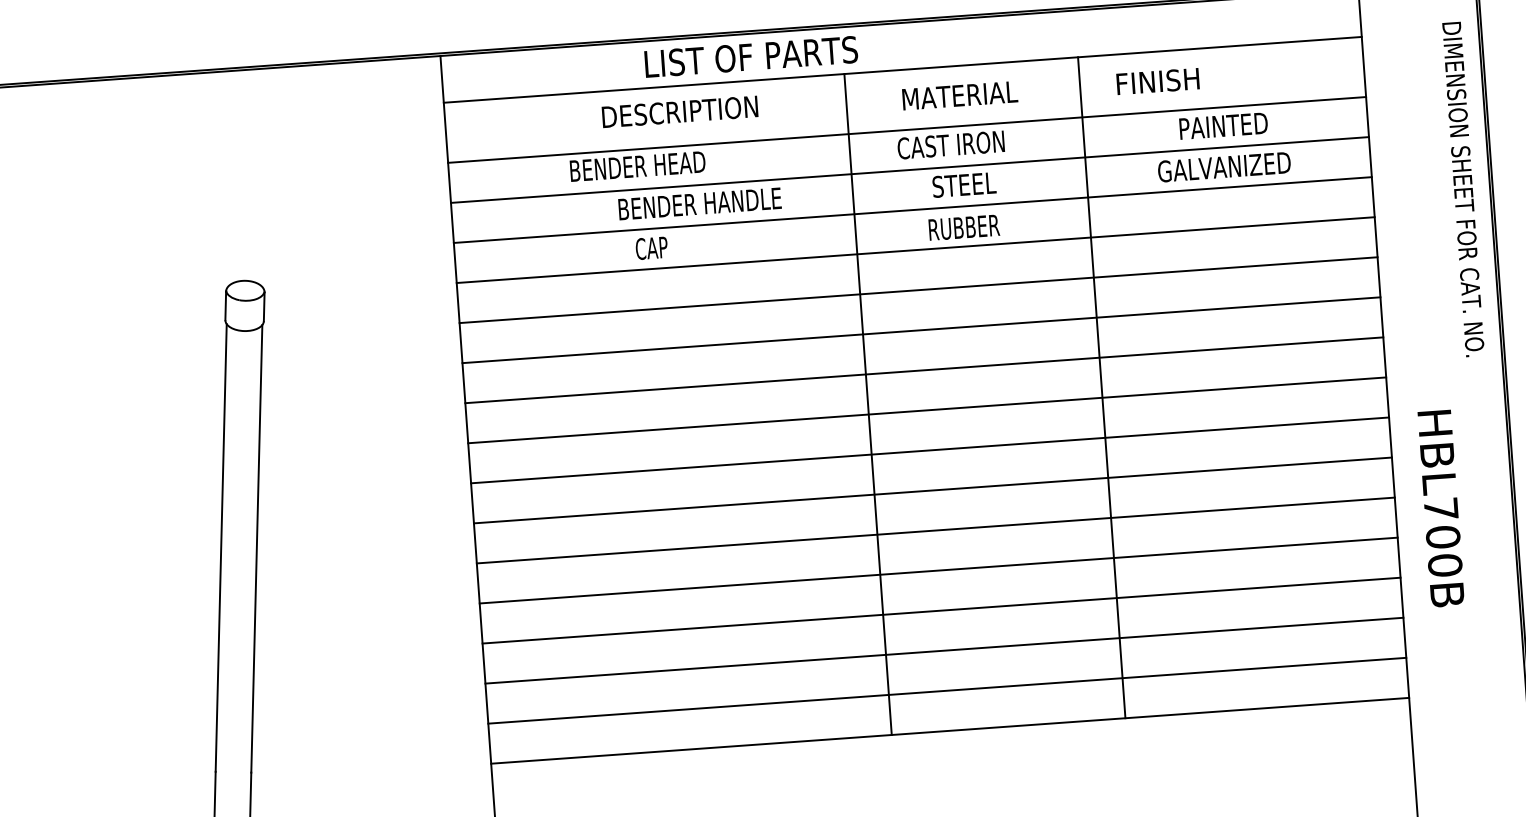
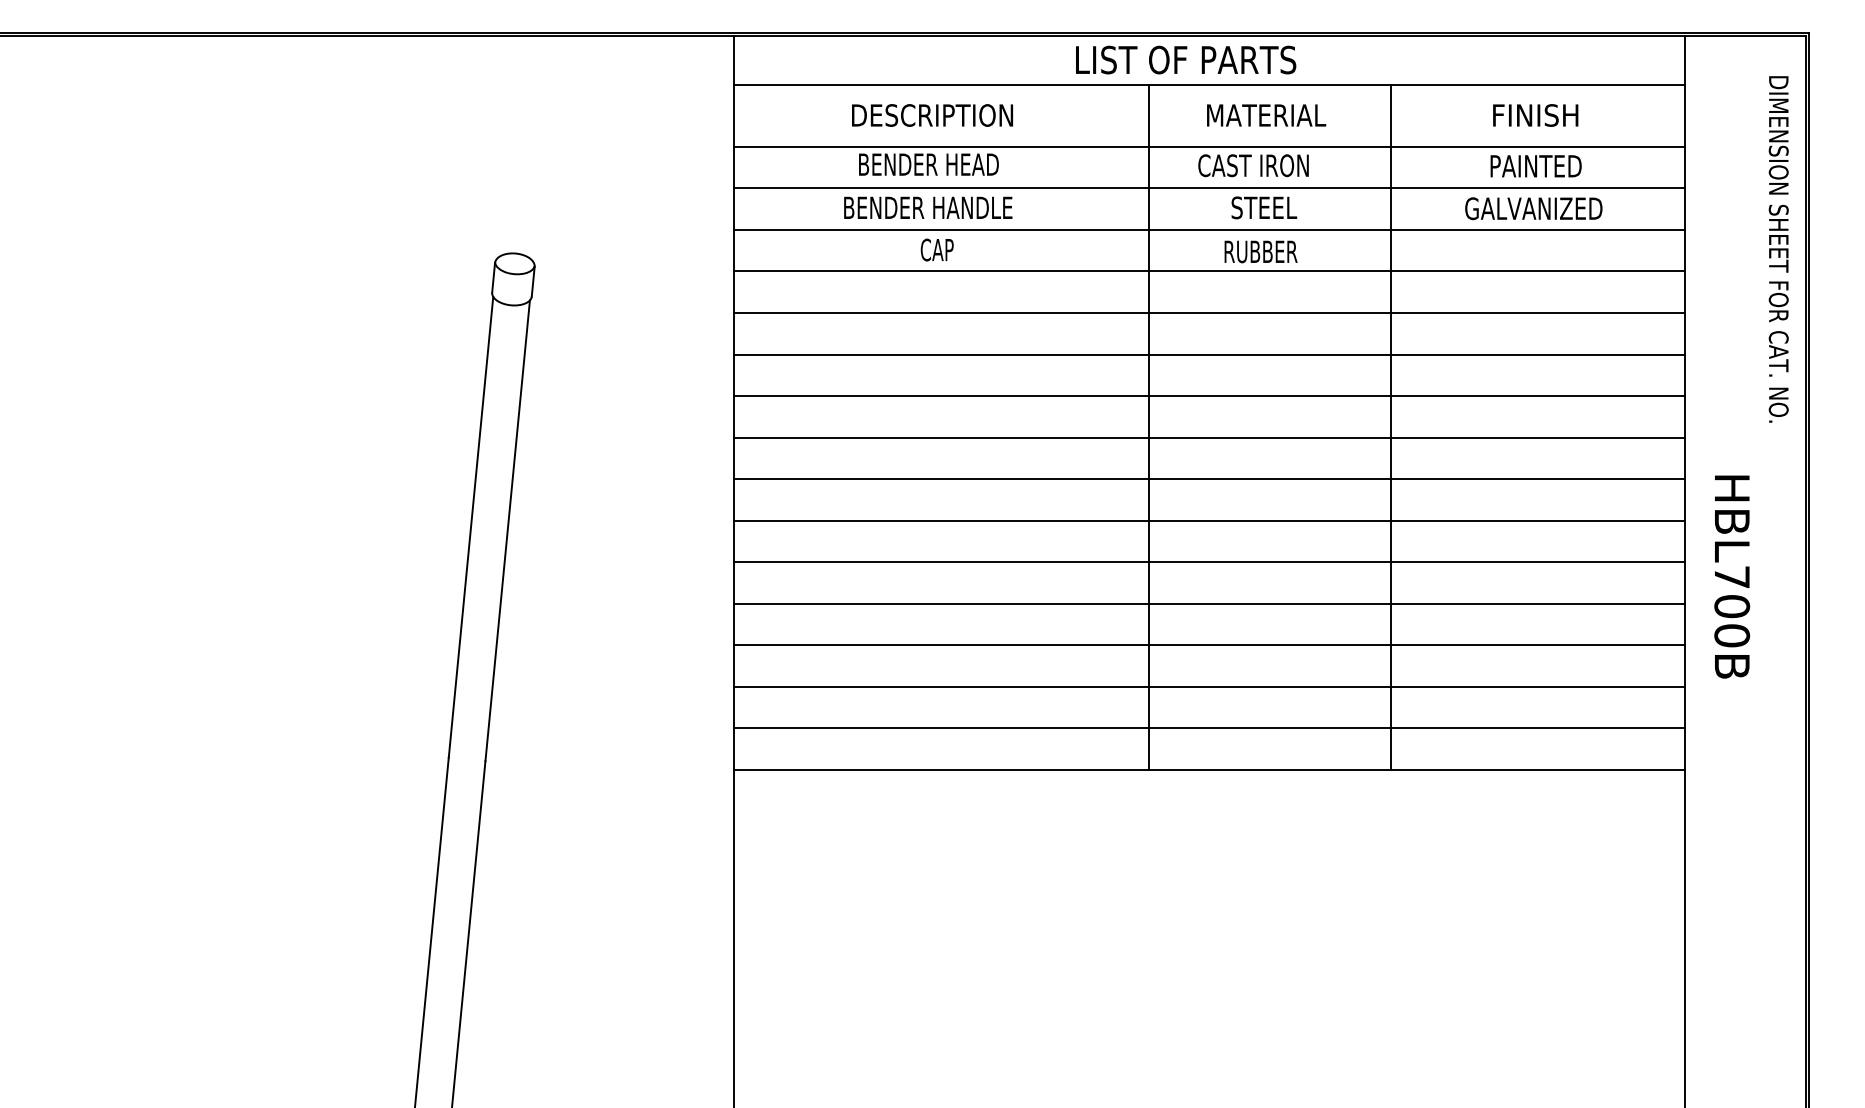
text: (751, 56) -> (1186, 59), moved
text: (1157, 81) -> (1535, 115), moved
text: (680, 111) -> (932, 115), moved
text: (700, 203) -> (928, 207), moved

